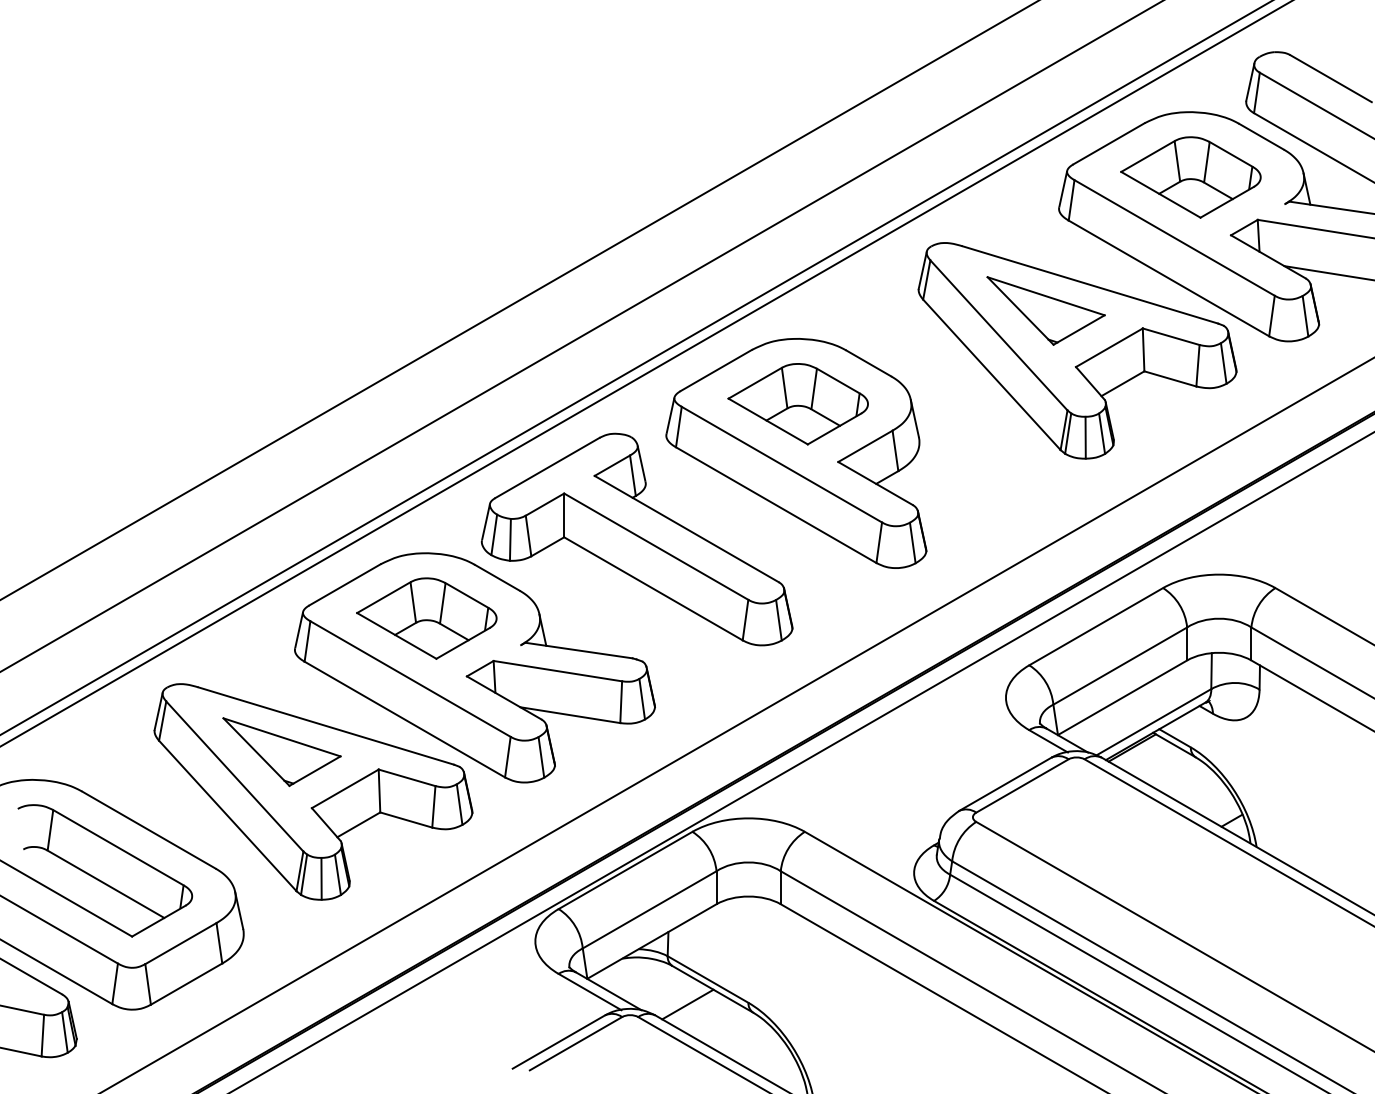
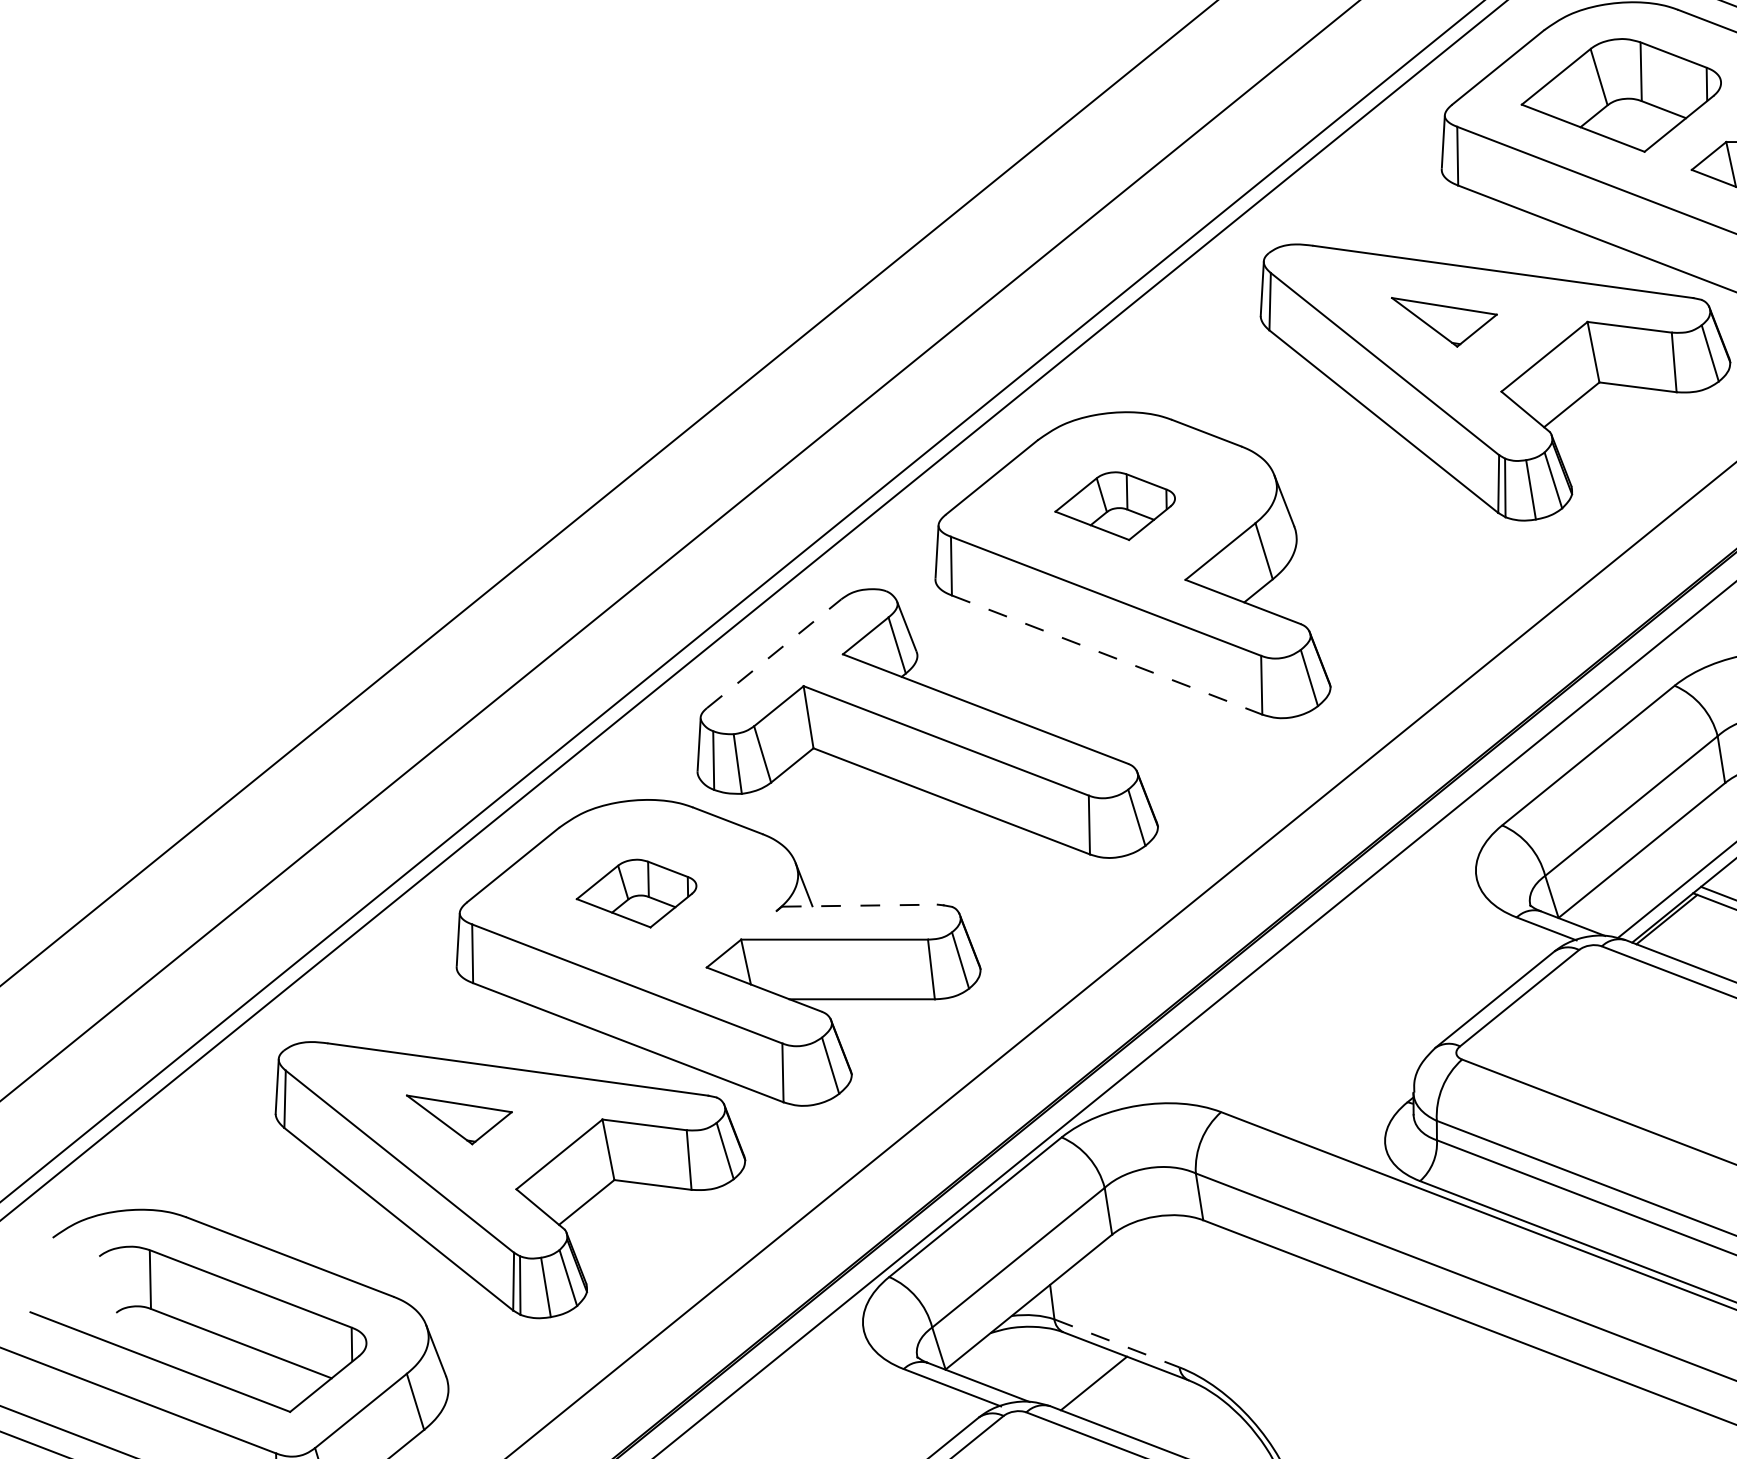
part: (1045, 310) -> (1445, 318), size x0.6
part: (797, 404) -> (1114, 507), size x0.6
line: (547, 467) -> (774, 653), solid -> dashed
line: (776, 505) -> (1107, 655), solid -> dashed
part: (426, 618) -> (636, 894), size x0.6
line: (579, 650) -> (860, 905), solid -> dashed
part: (281, 751) -> (460, 1115), size x0.6
line: (708, 979) -> (1117, 1343), solid -> dashed

